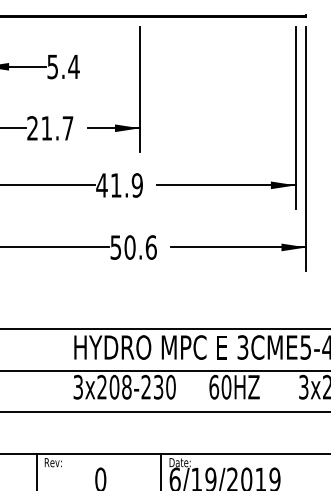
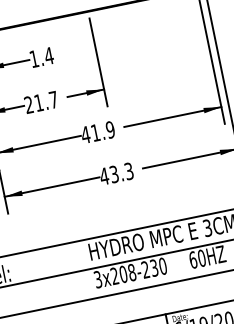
text: (52, 66) -> (34, 58), 5.4 -> 1.4
text: (133, 247) -> (116, 173), 50.6 -> 43.3

